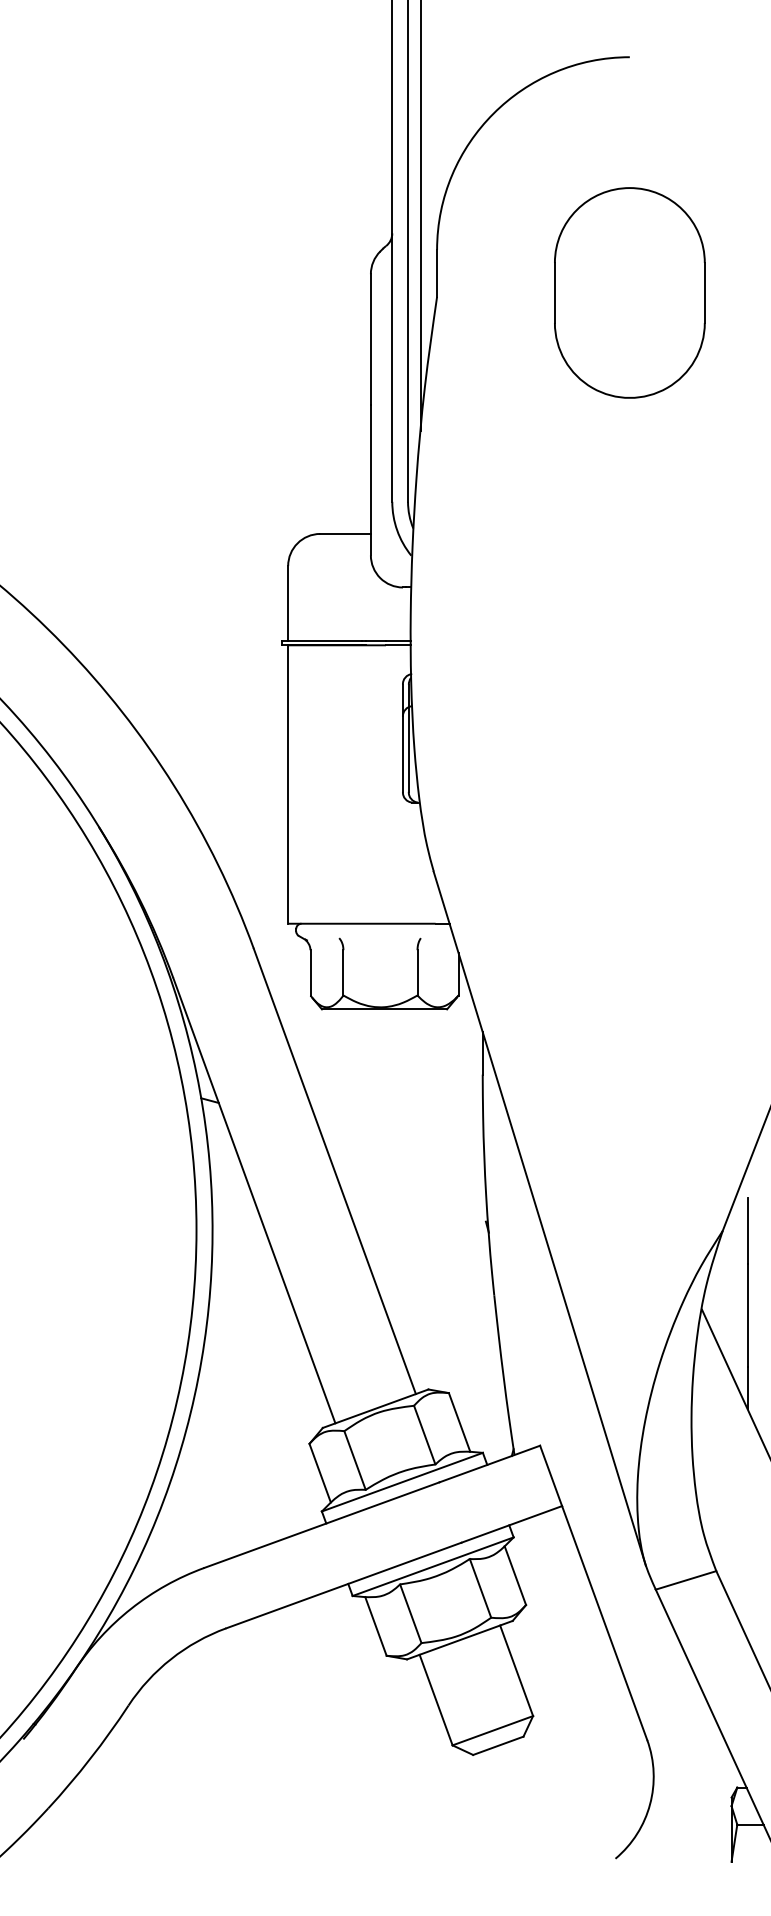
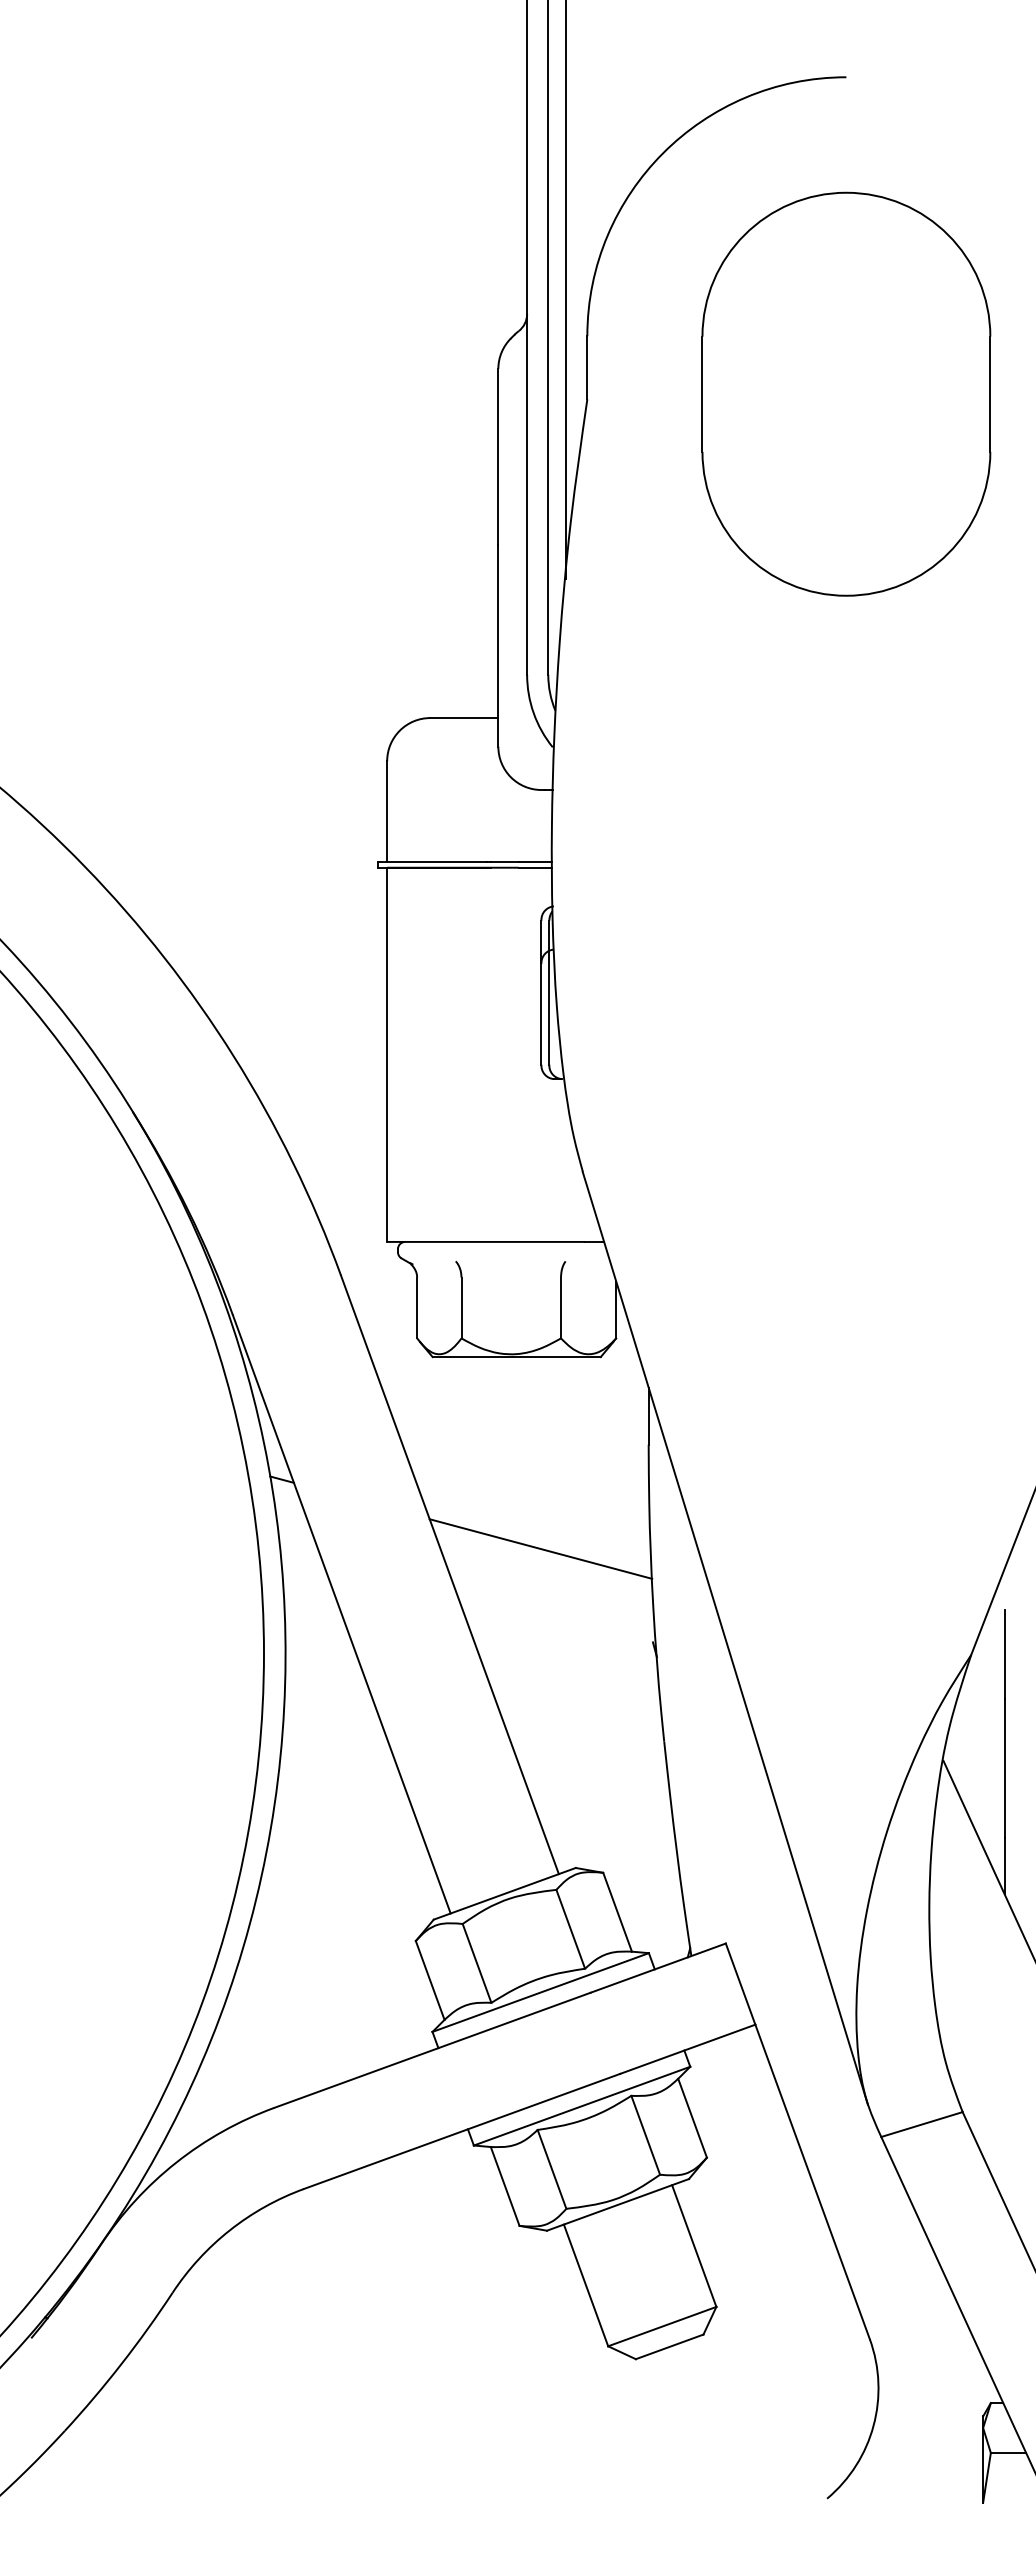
part: (629, 292) -> (846, 393), size x1.43
line: (402, 1151) -> (540, 1548), added

